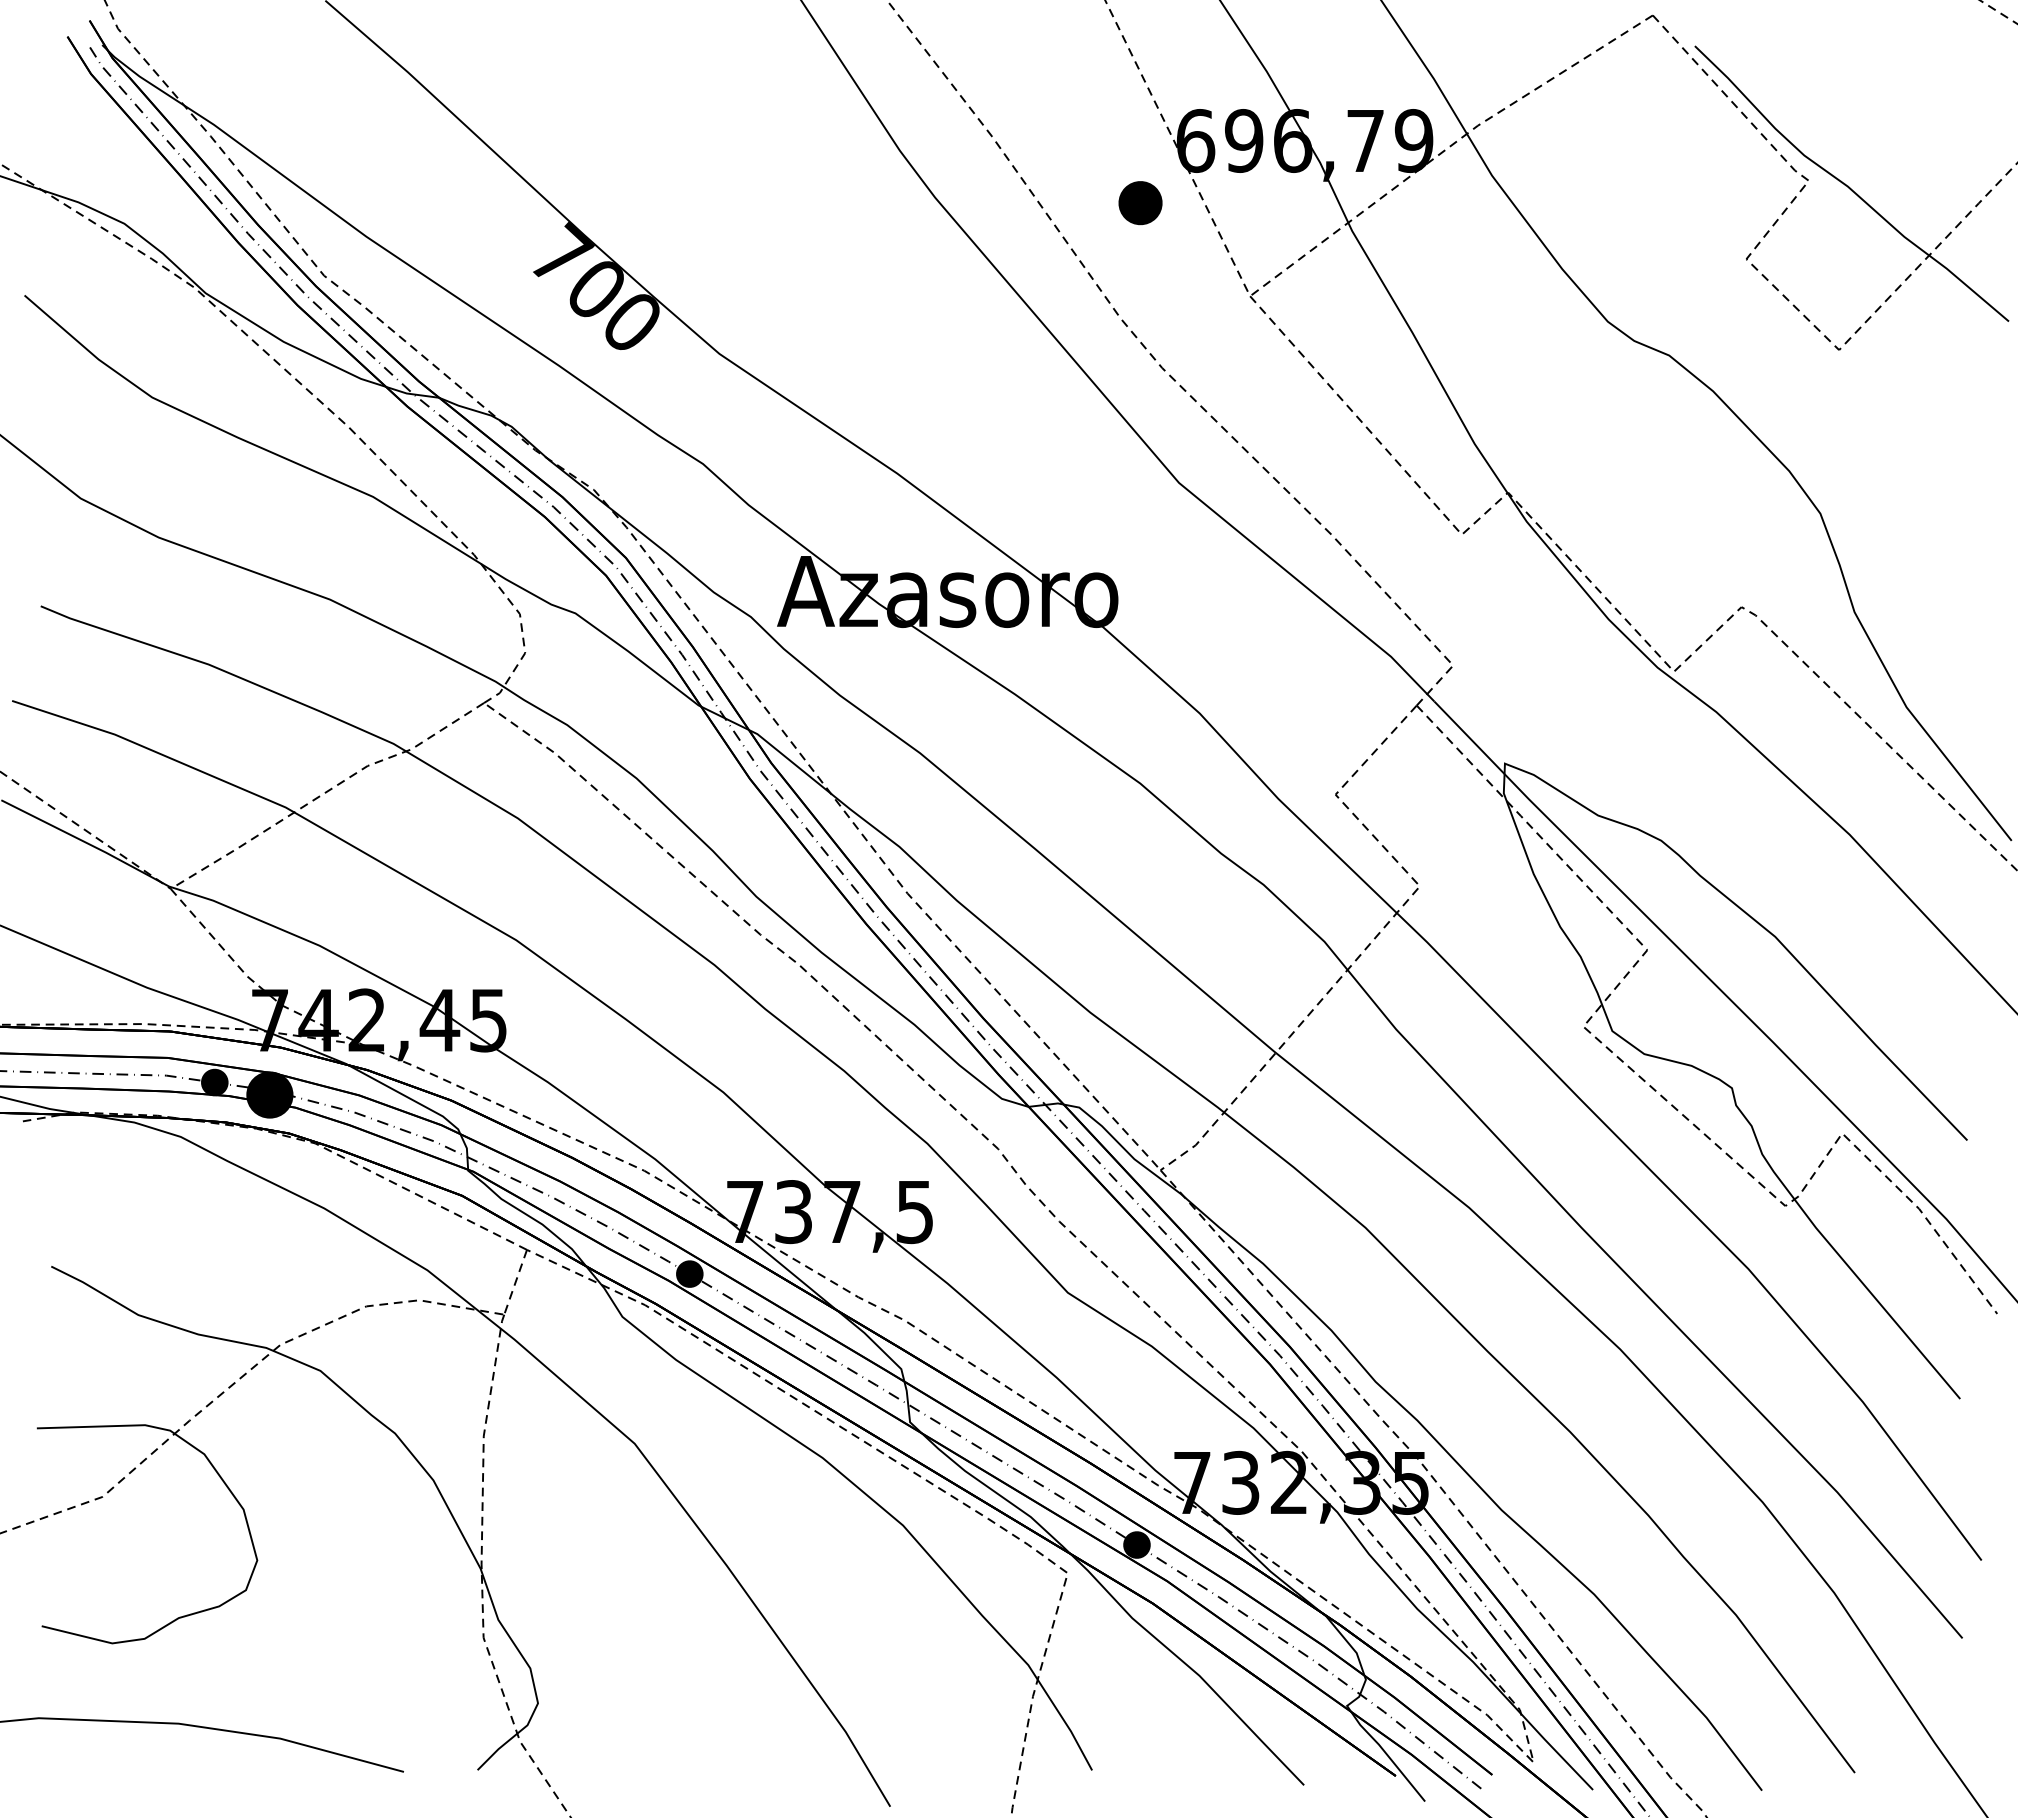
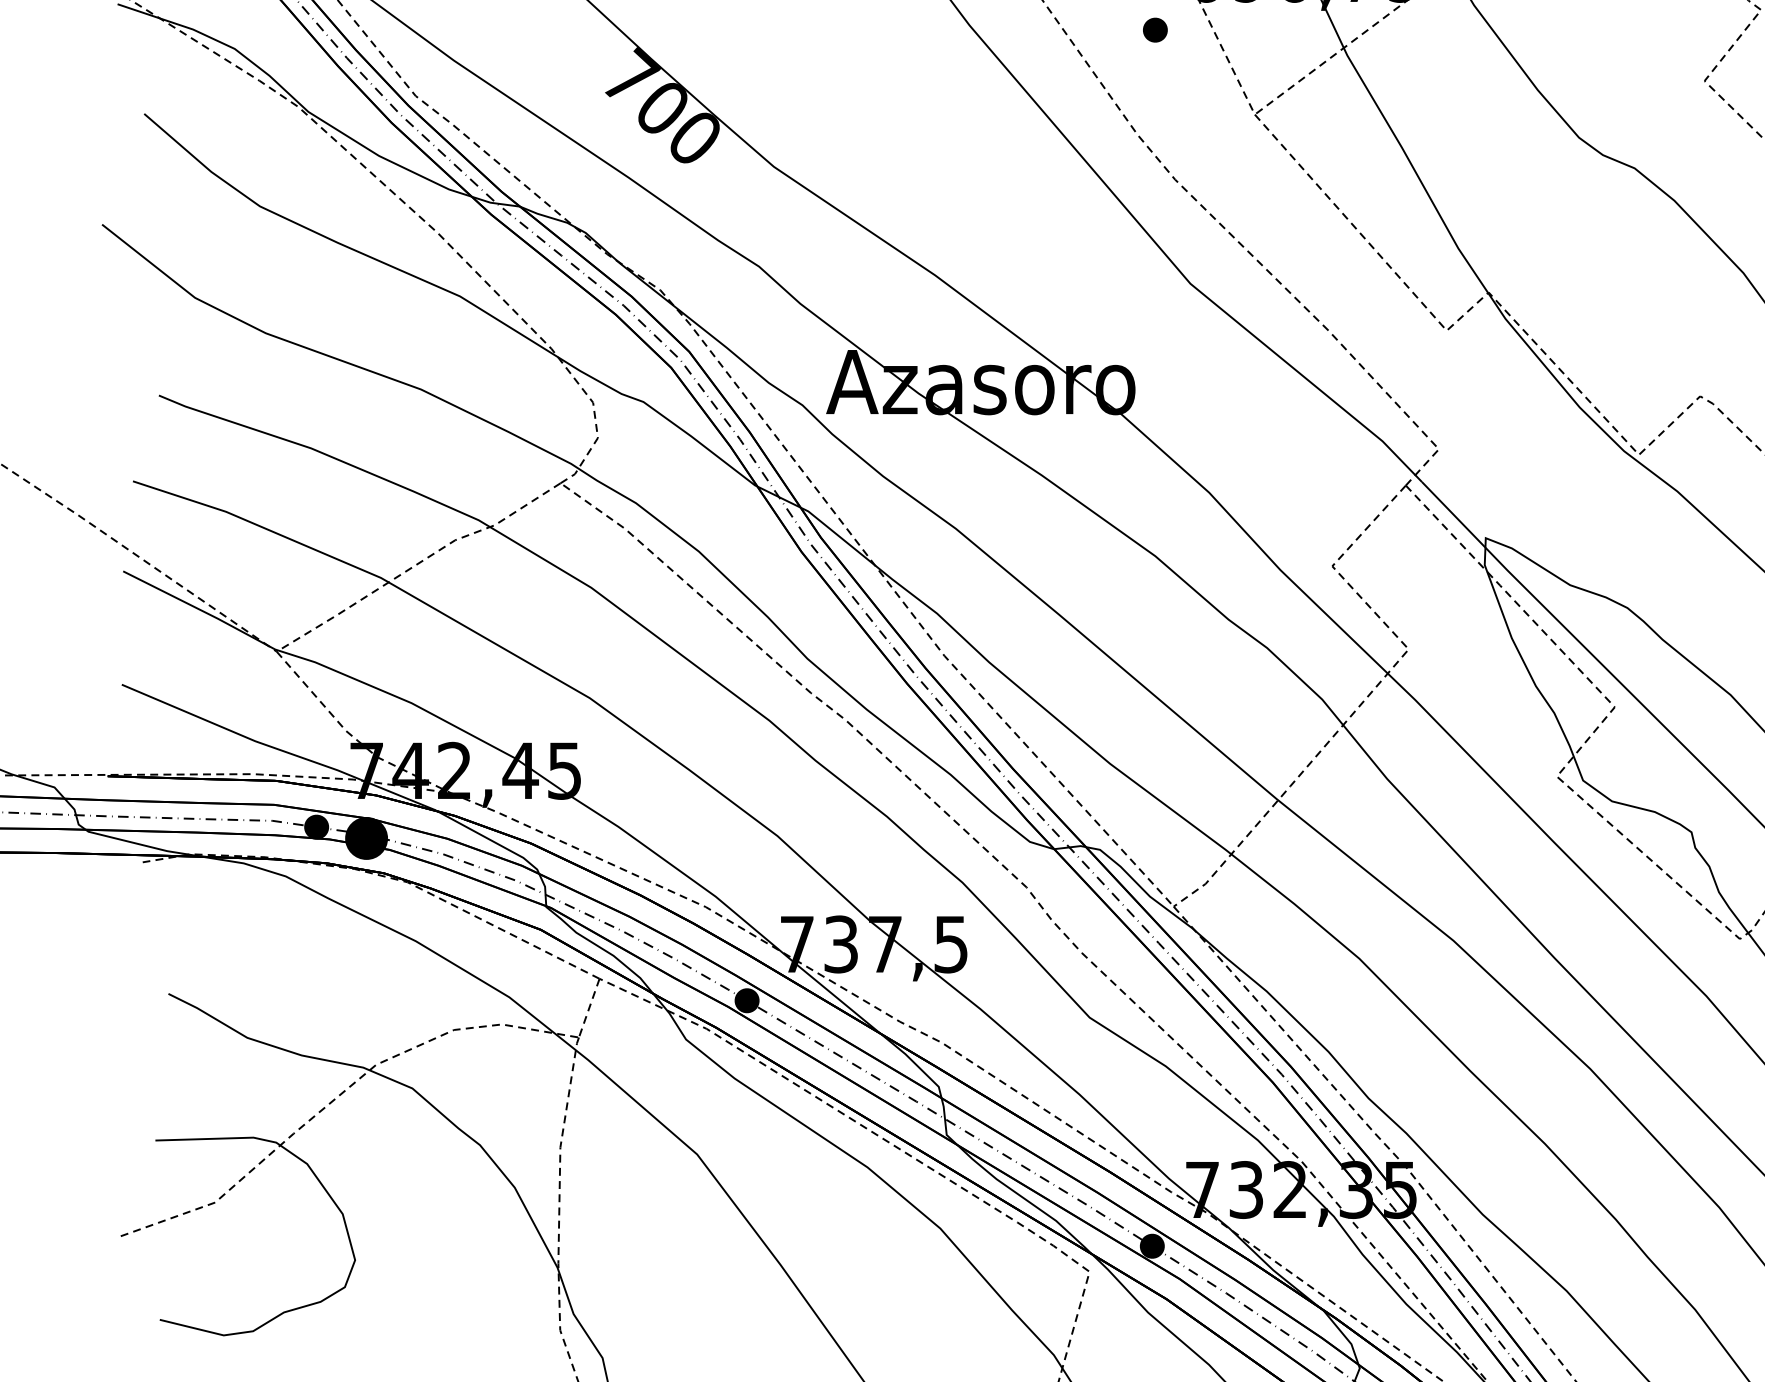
part: (1139, 202) -> (1154, 29), size x0.62

